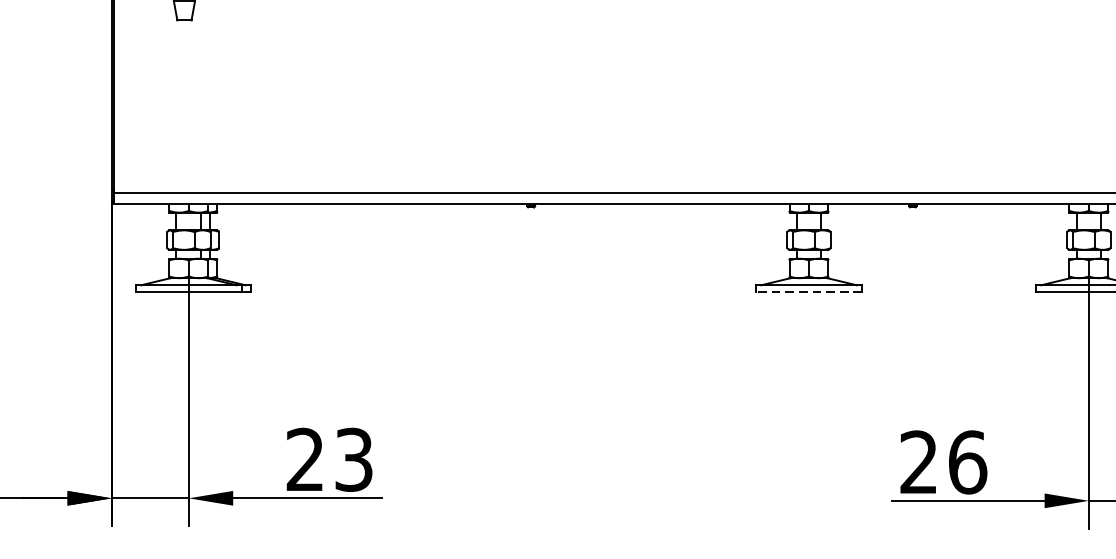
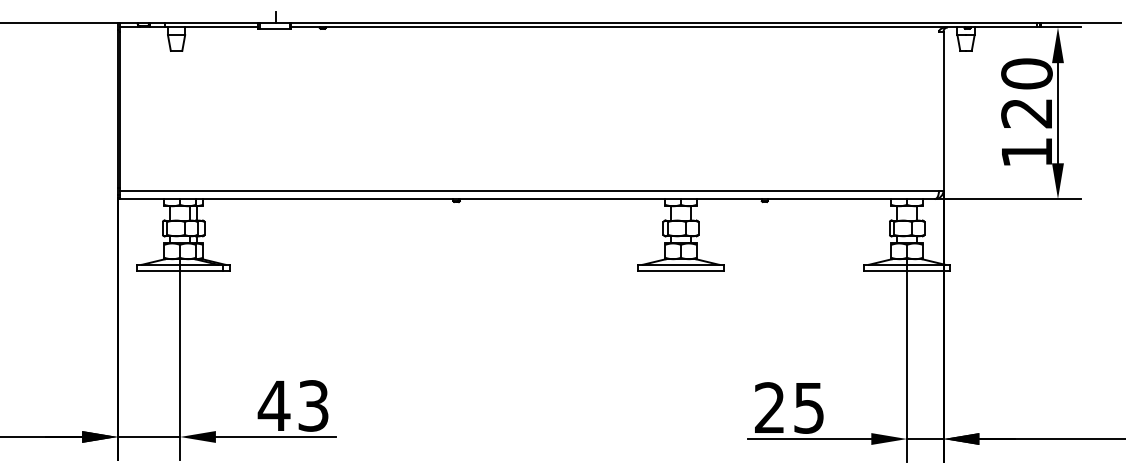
line: (808, 292) -> (680, 270), dashed -> solid
text: (304, 459) -> (273, 405), 23 -> 43
text: (968, 461) -> (809, 407), 26 -> 25

